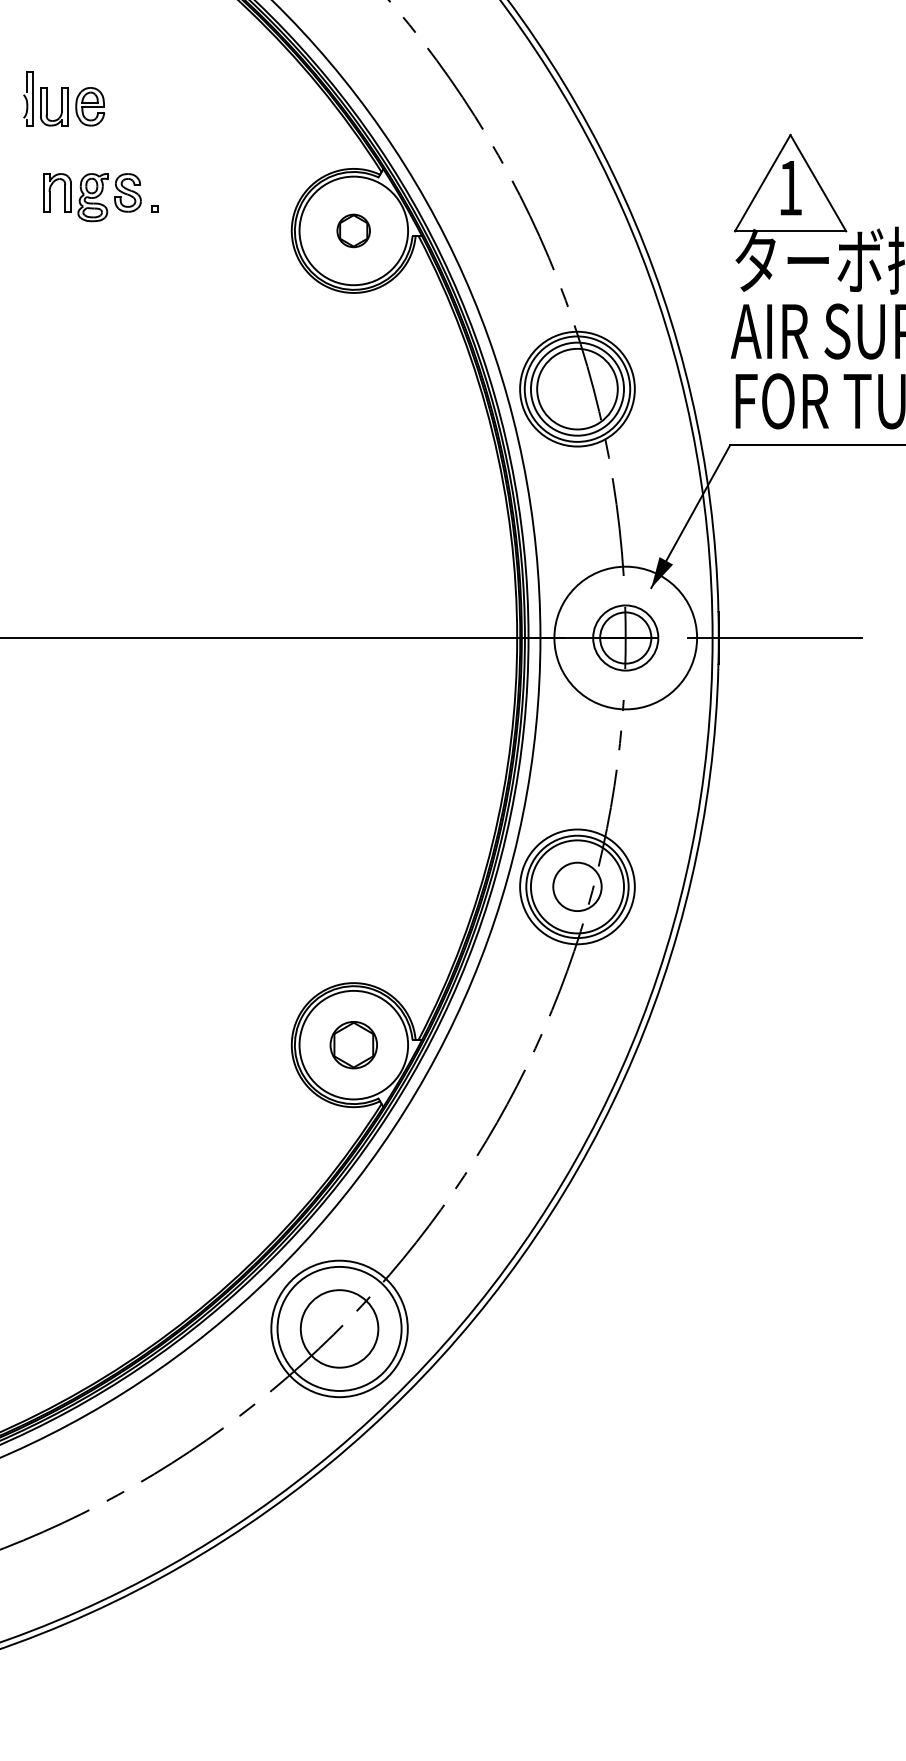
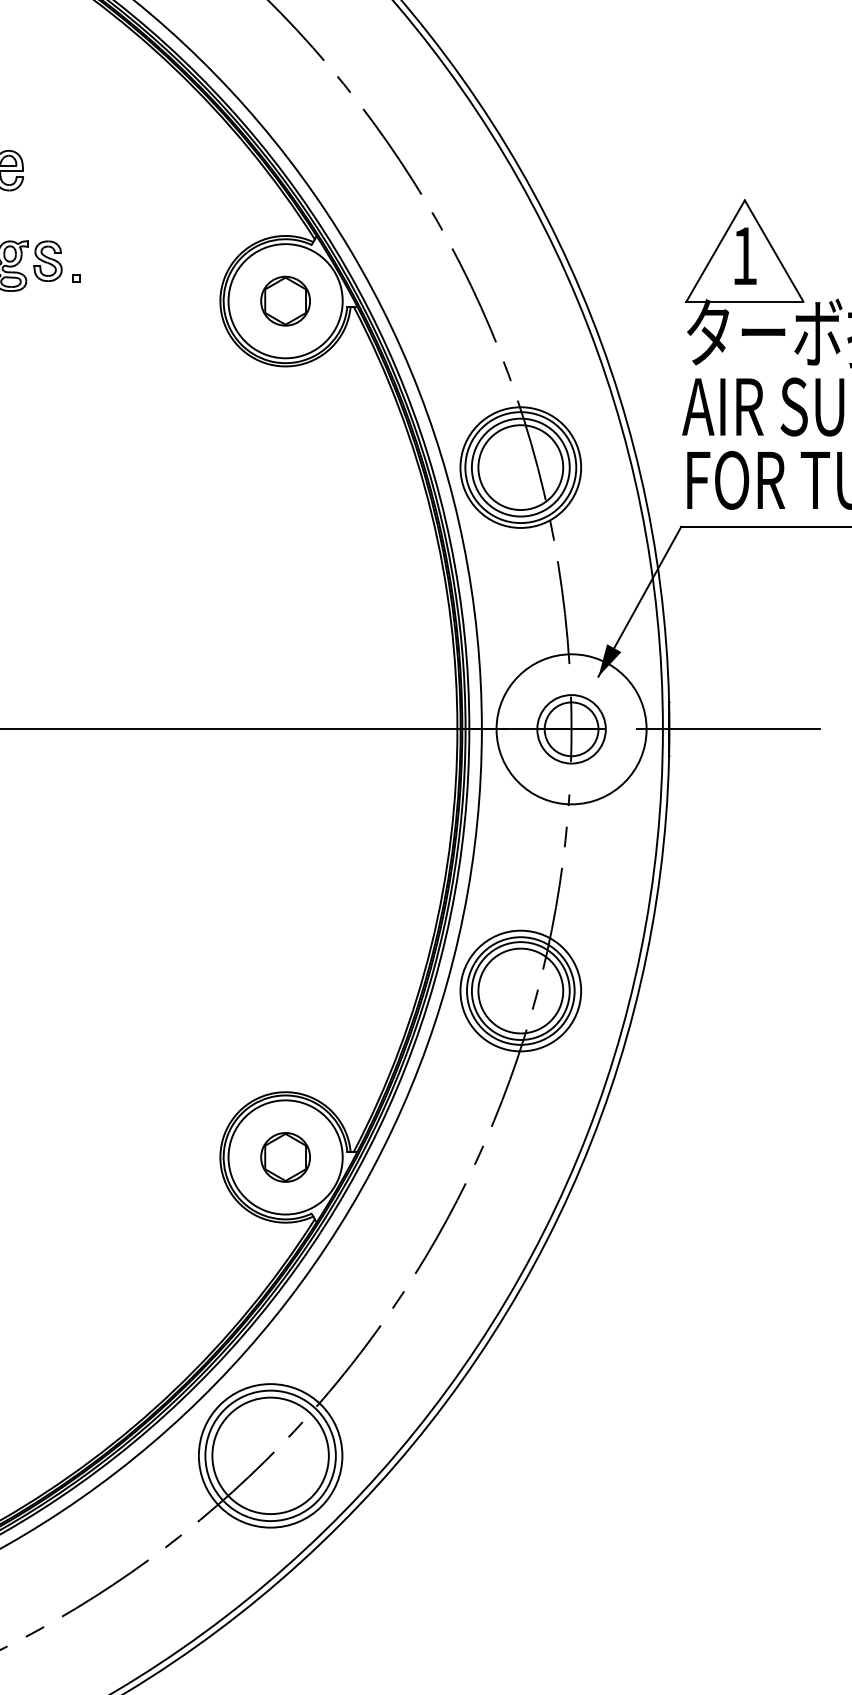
part: (353, 230) -> (285, 300), size x1.43
circle: (577, 886) -> (520, 990), size x1.67
circle: (339, 1328) -> (270, 1455), size x1.43

